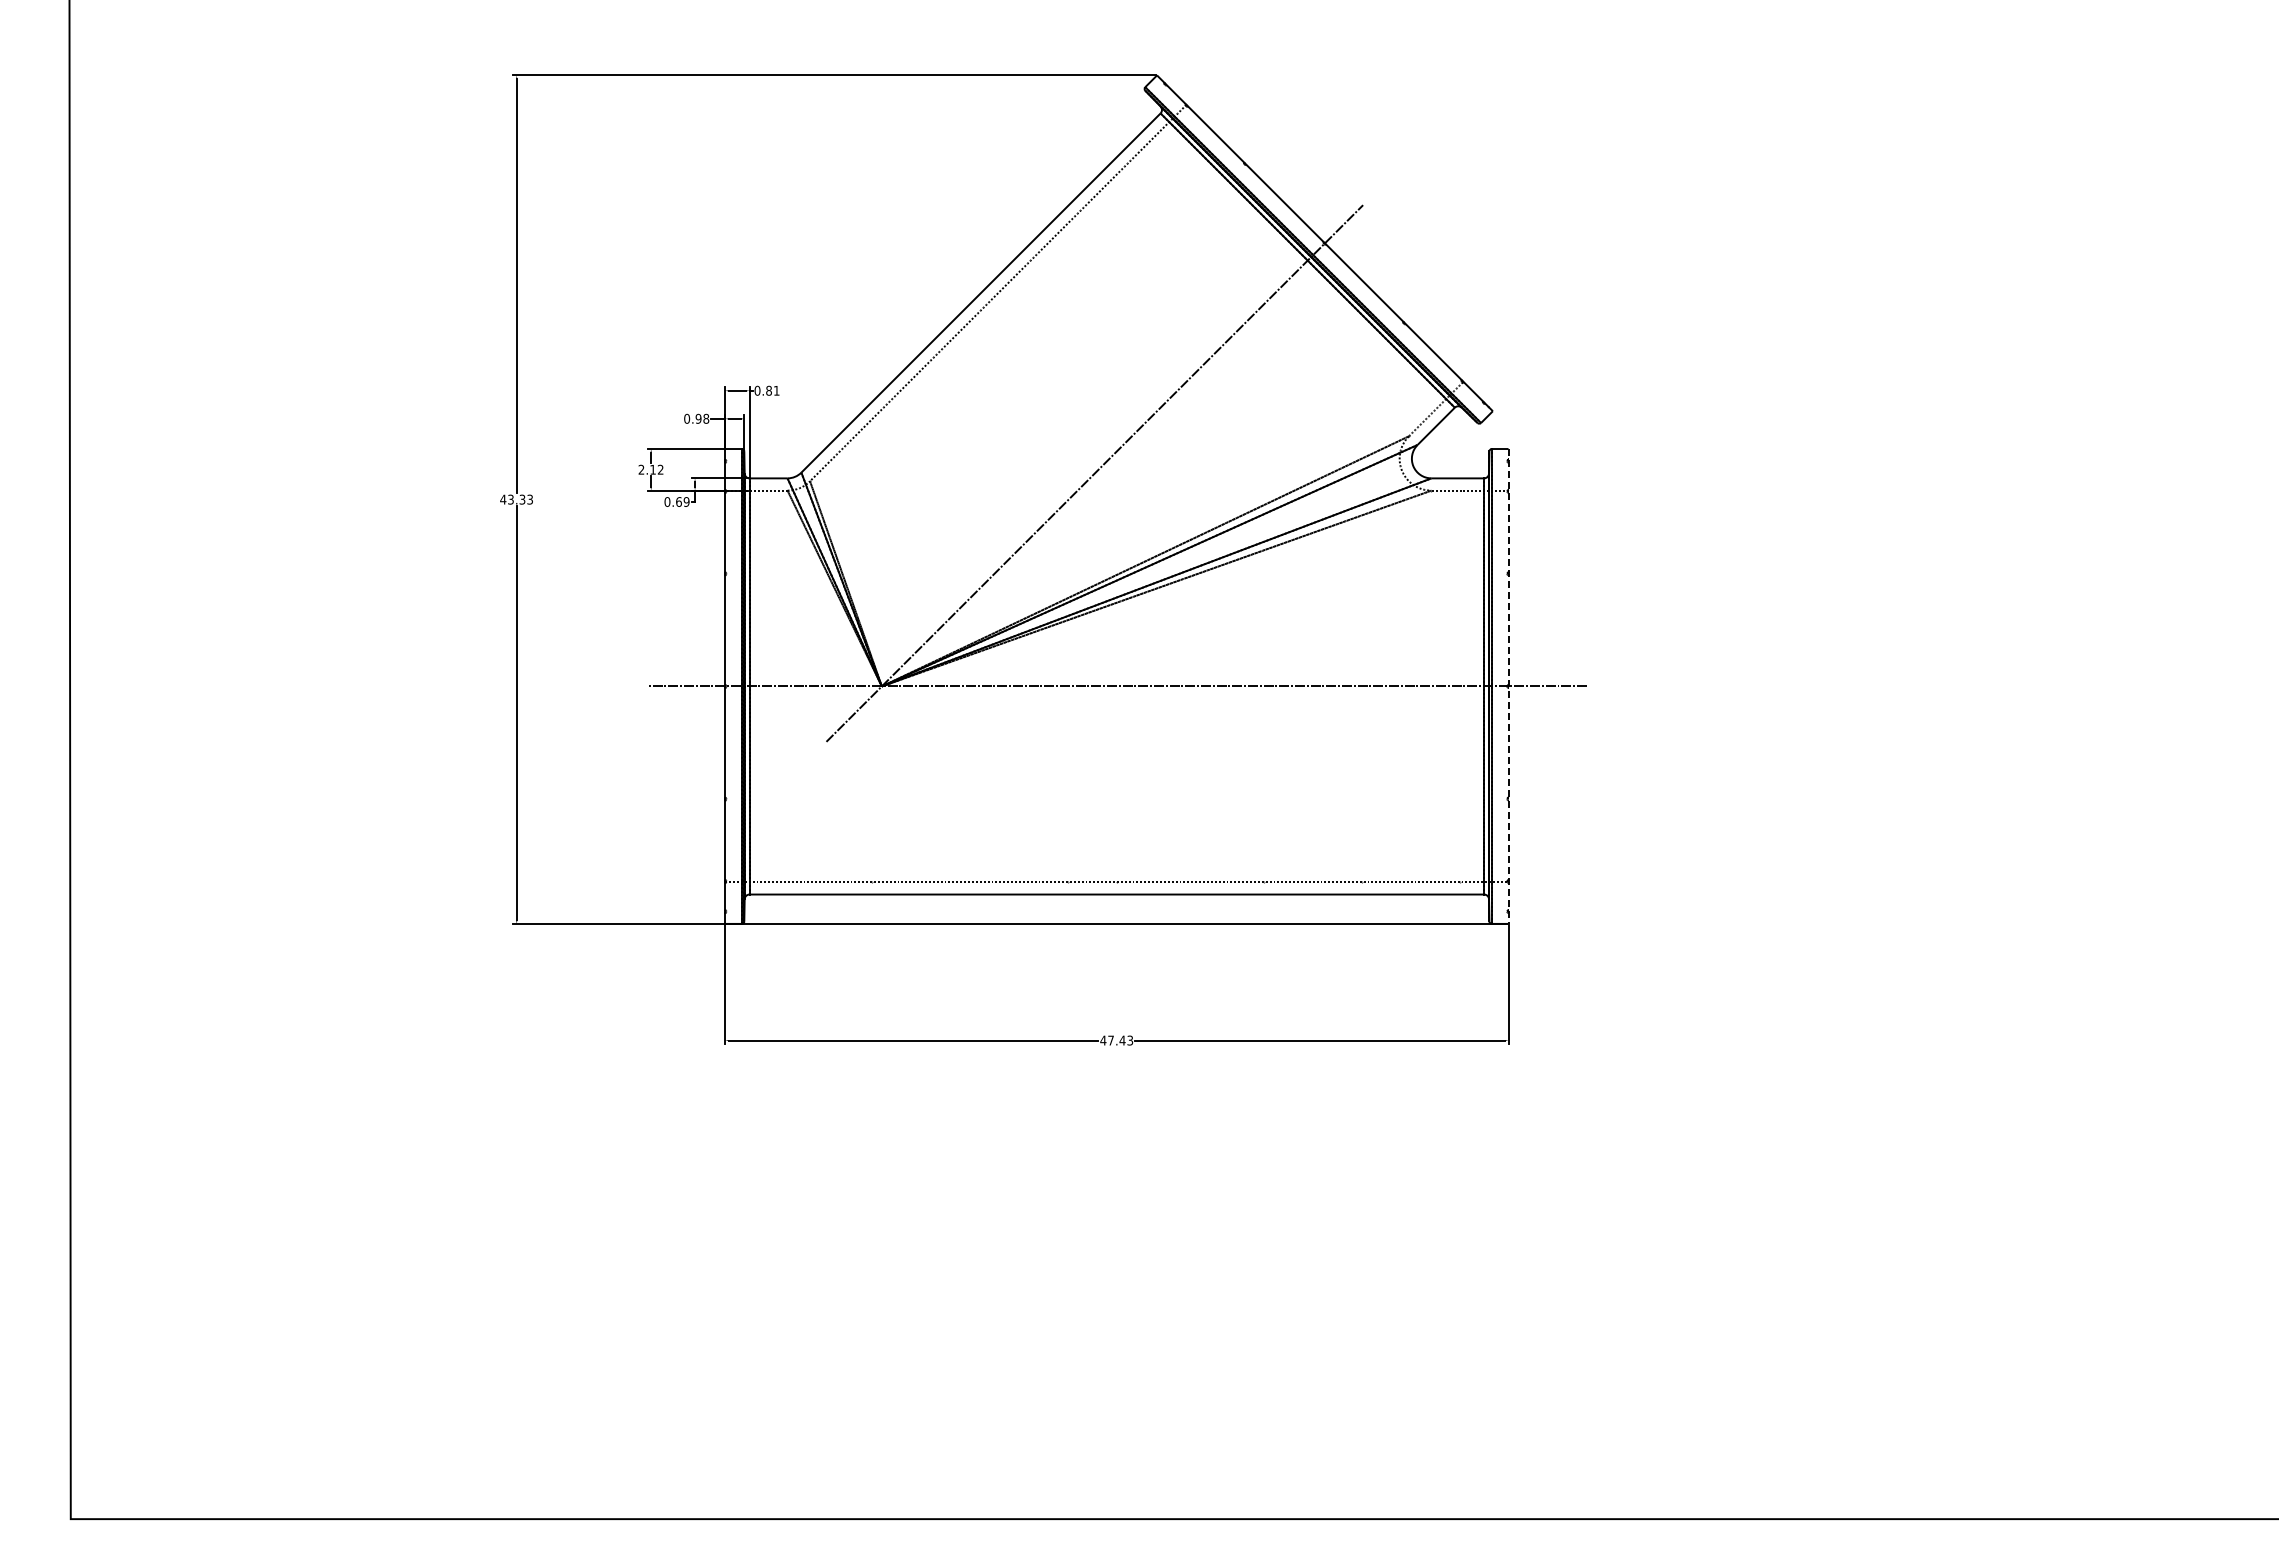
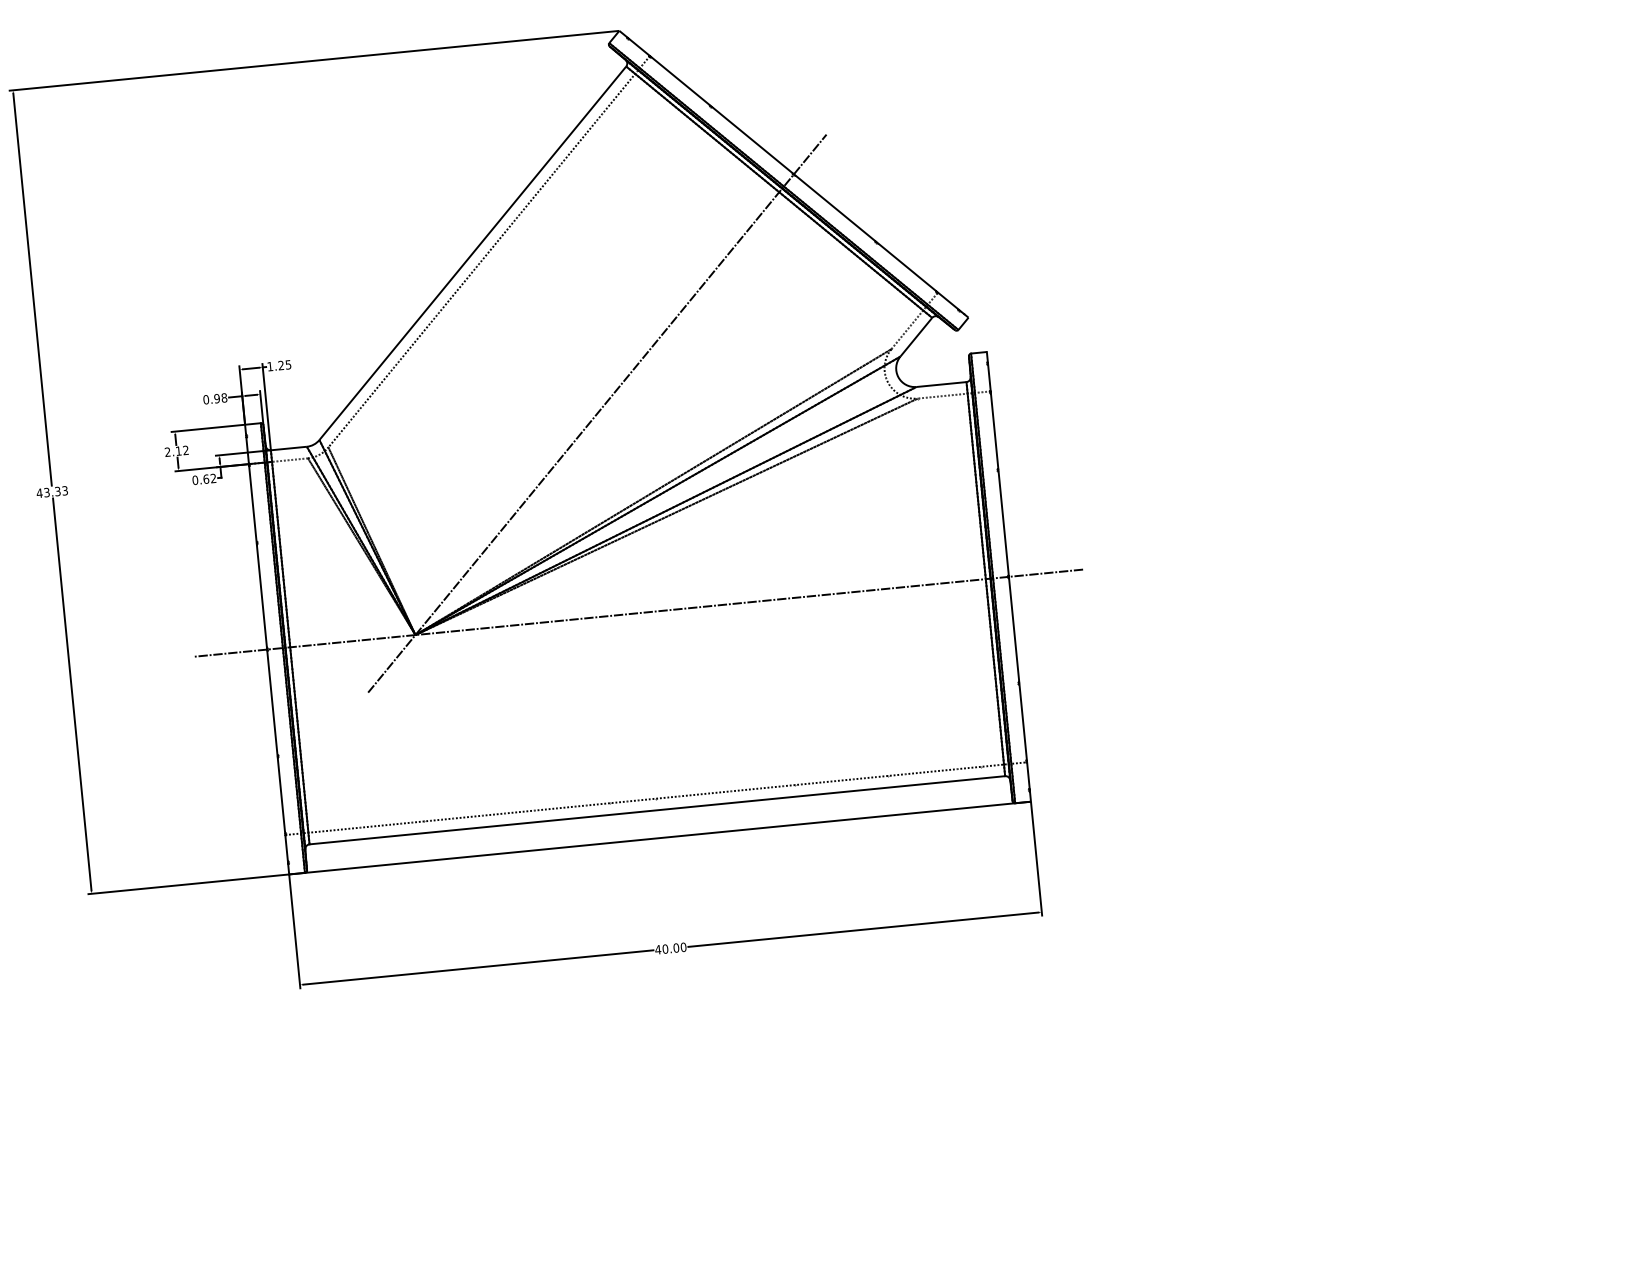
text: (766, 390) -> (278, 365), 0.81 -> 1.25
text: (686, 501) -> (213, 478), 0.69 -> 0.62
line: (1508, 686) -> (1008, 576), dashed -> solid
text: (1120, 1040) -> (674, 948), 47.43 -> 40.00

